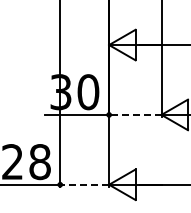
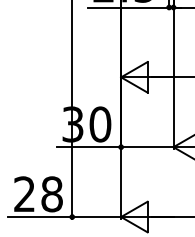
line: (134, 115) -> (146, 147), dashed -> solid
line: (84, 185) -> (96, 217), dashed -> solid

